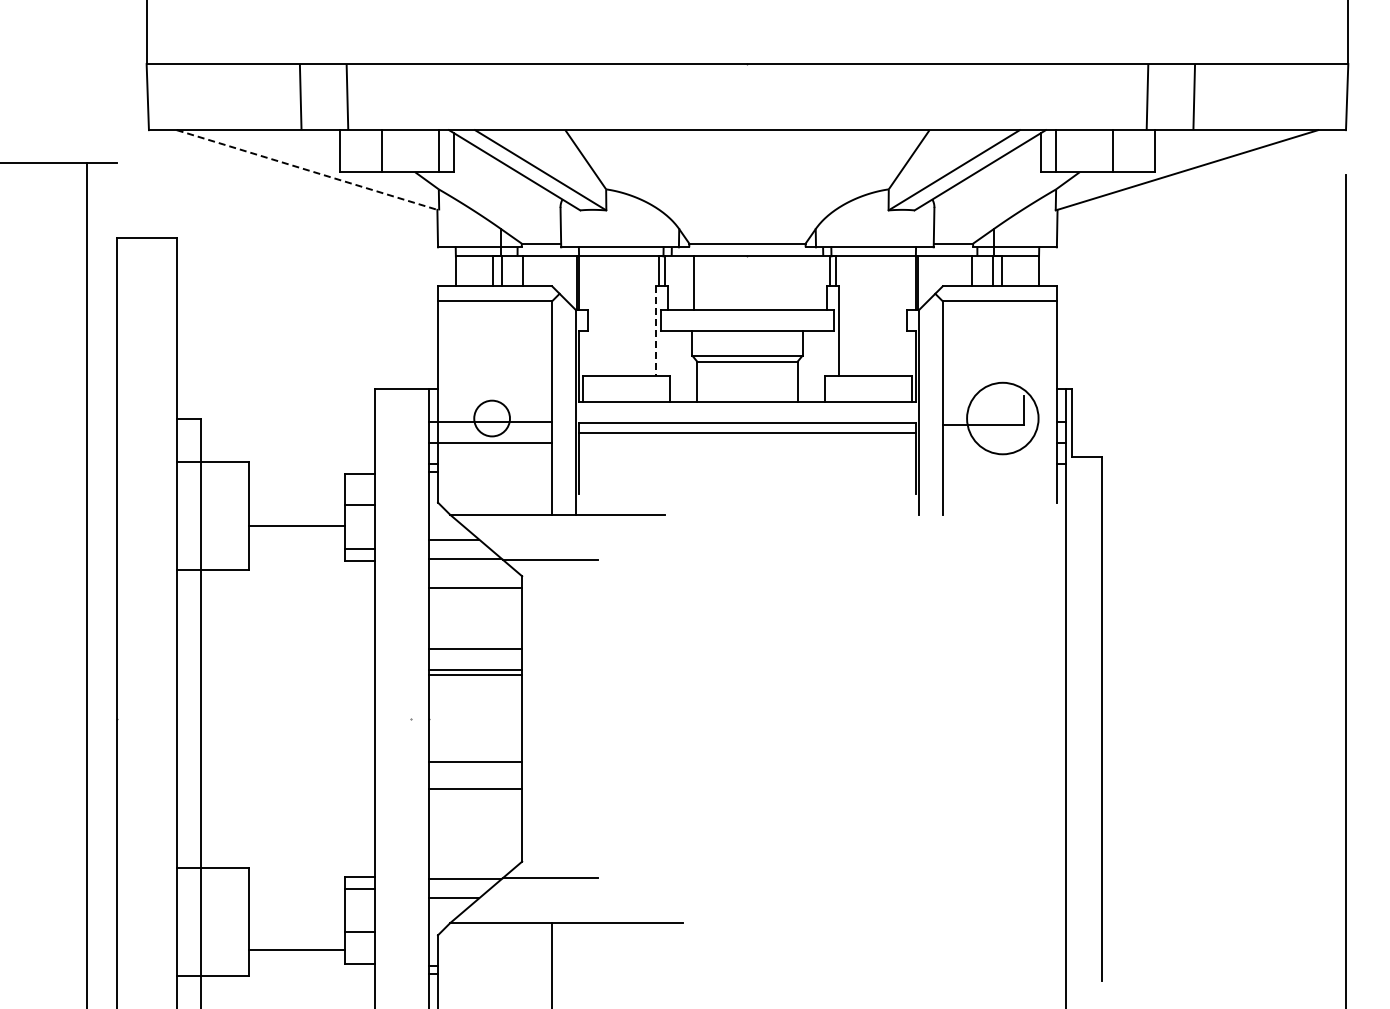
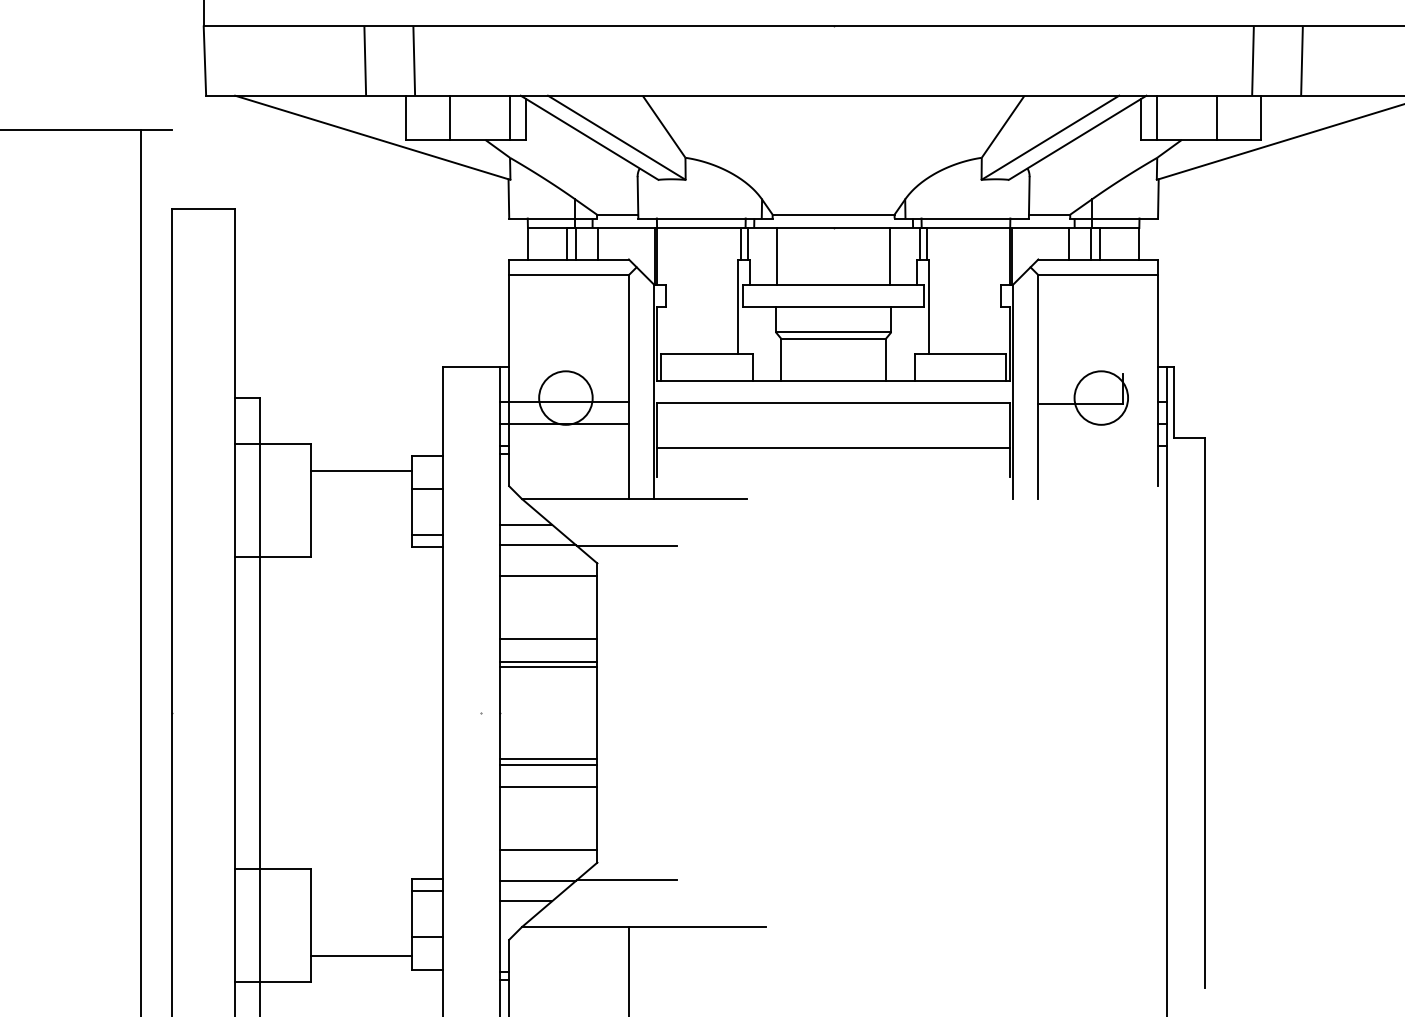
line: (308, 170) -> (373, 138), dashed -> solid
line: (801, 283) -> (890, 256), added
line: (656, 331) -> (738, 306), dashed -> solid
circle: (491, 418) -> (565, 398), size x1.43
circle: (1002, 418) -> (1100, 398), size x0.71
line: (747, 432) -> (833, 448), moved
line: (296, 525) -> (360, 470), moved
line: (475, 768) -> (548, 764), added
line: (475, 849) -> (548, 849), added

